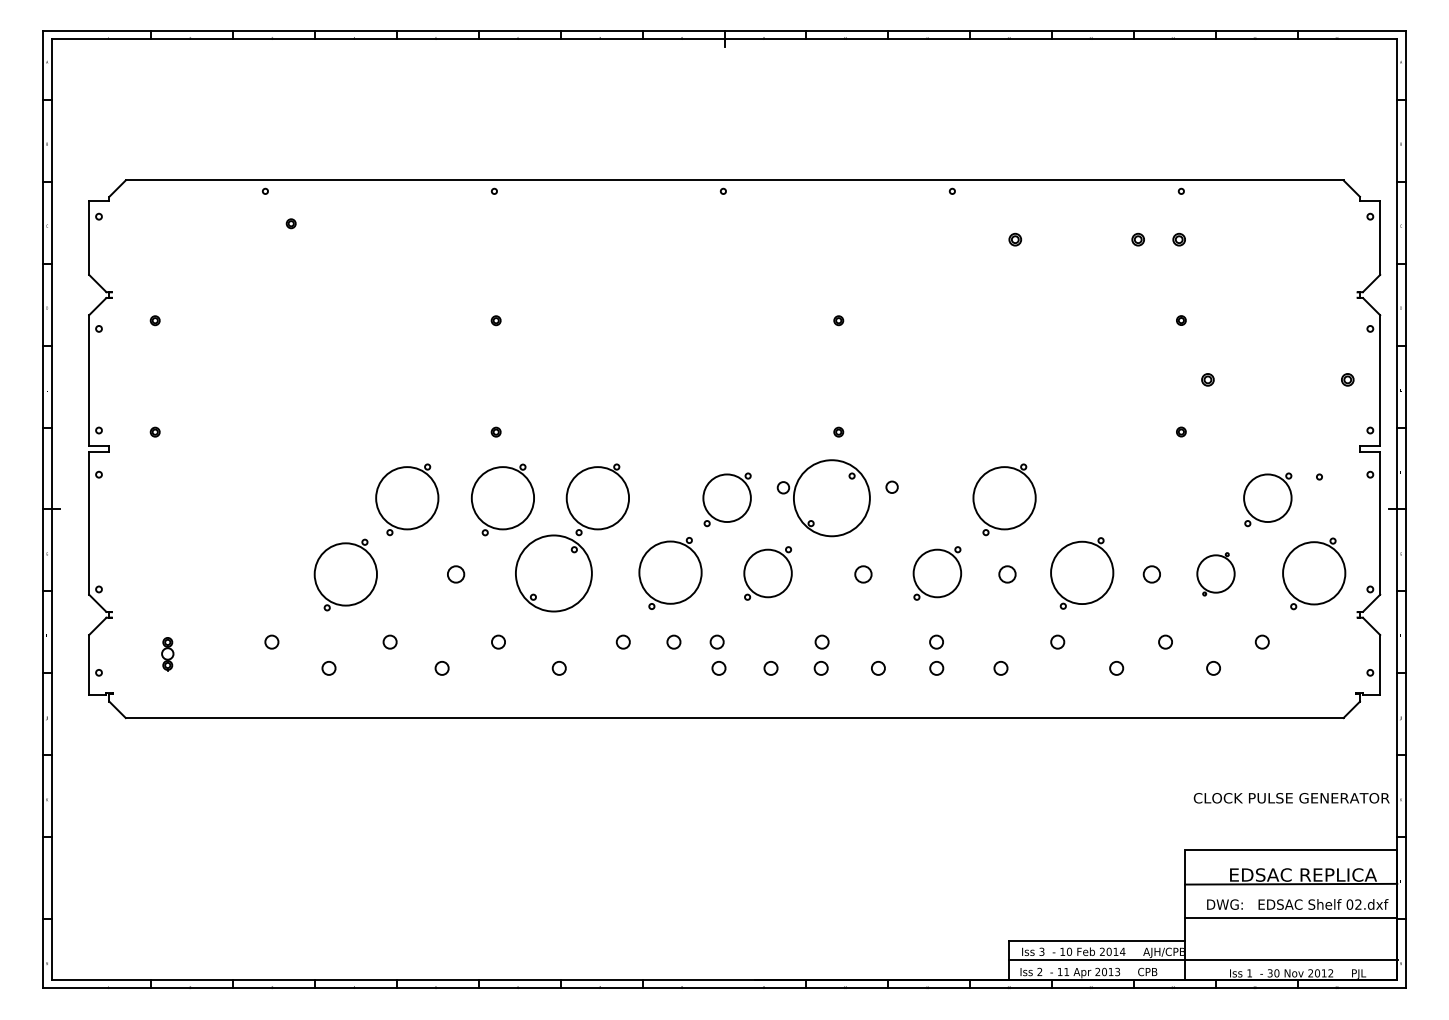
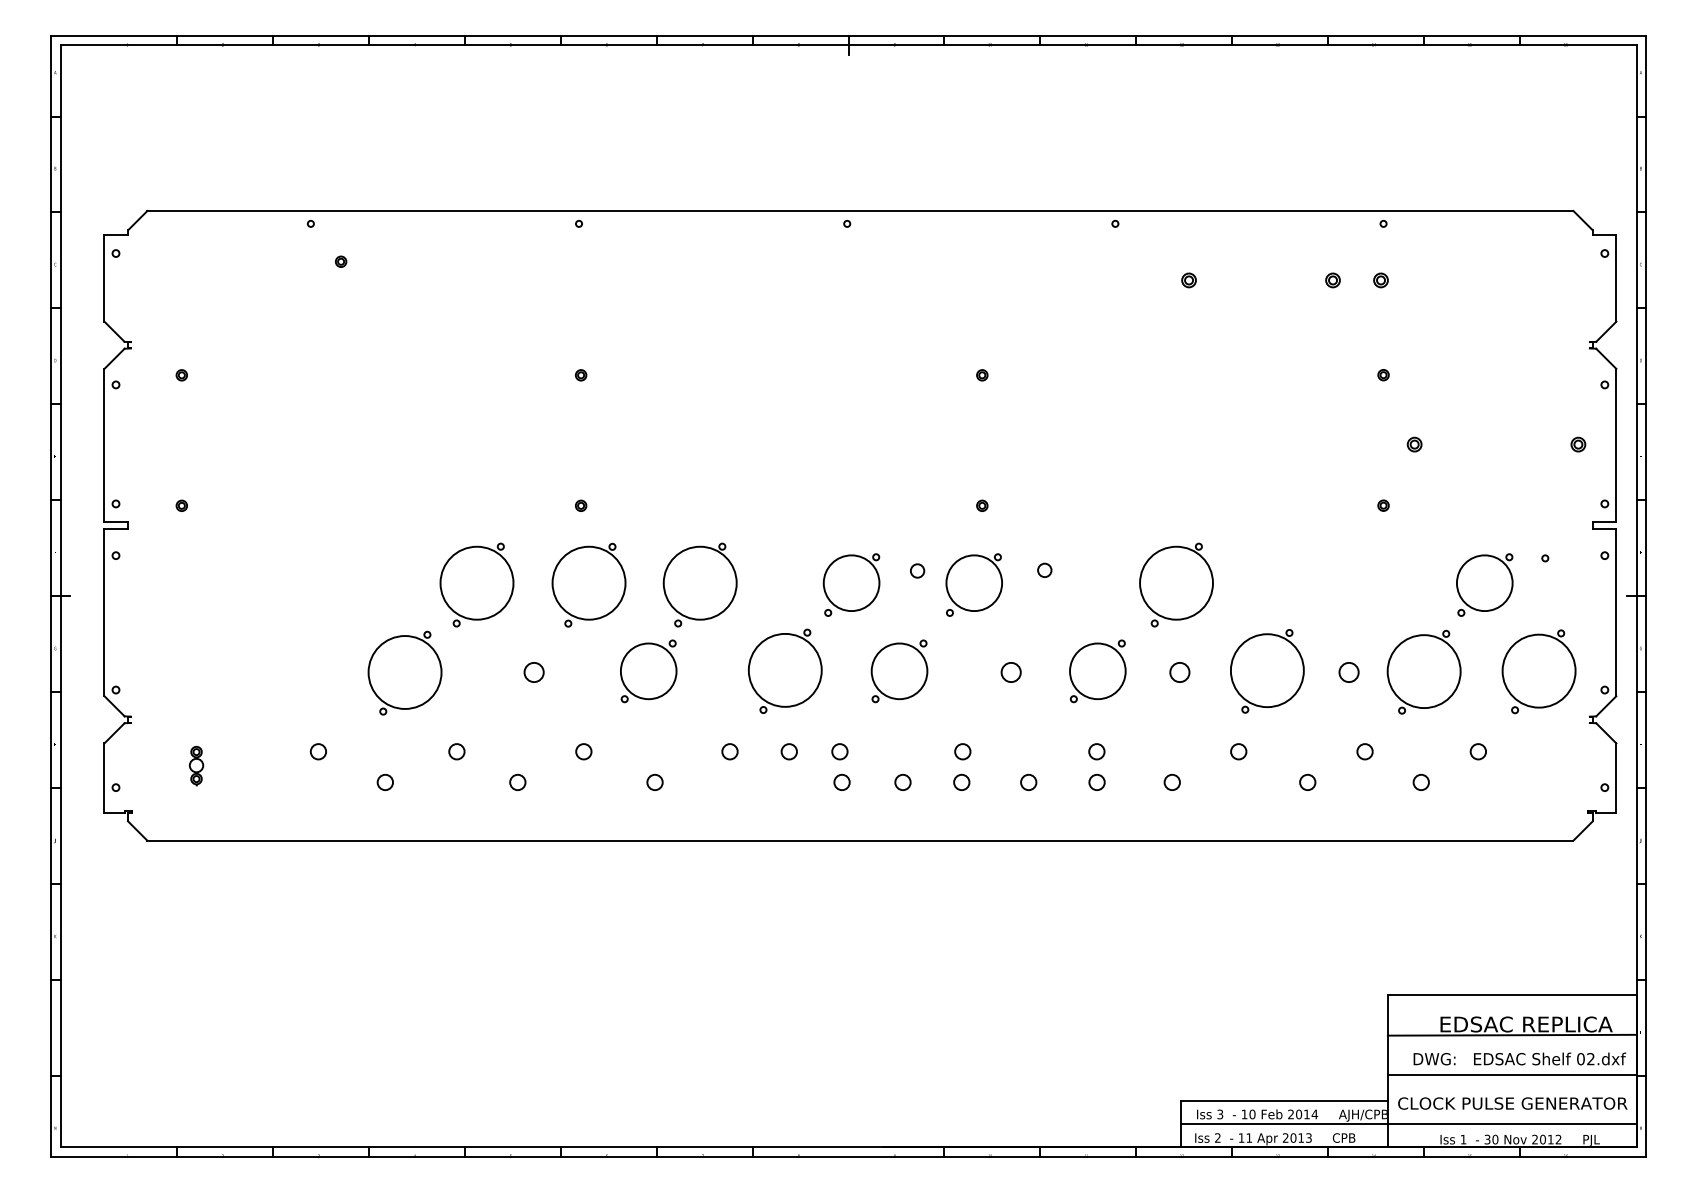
circle: (832, 498) -> (974, 583), size x0.62
circle: (553, 573) -> (648, 671), size x0.62
part: (1215, 574) -> (1423, 672), size x1.67
text: (1291, 798) -> (1512, 1103), moved

